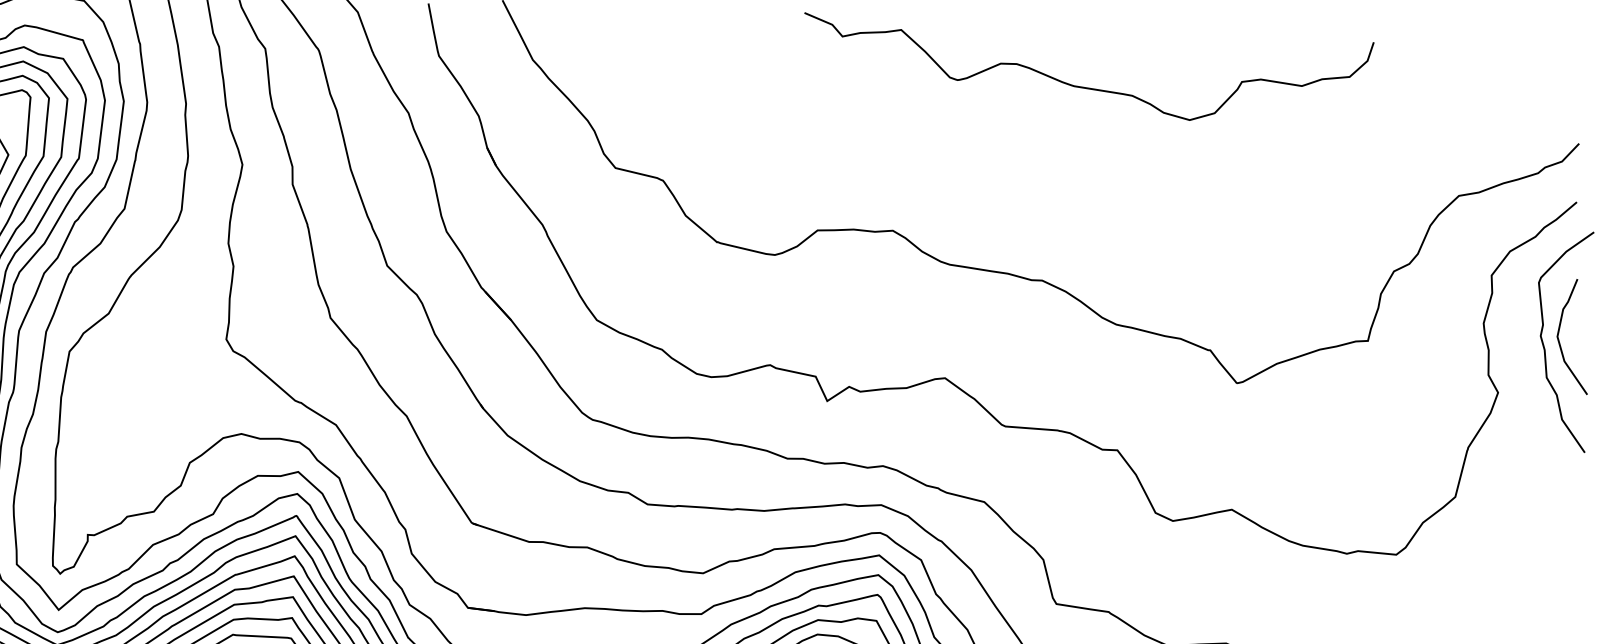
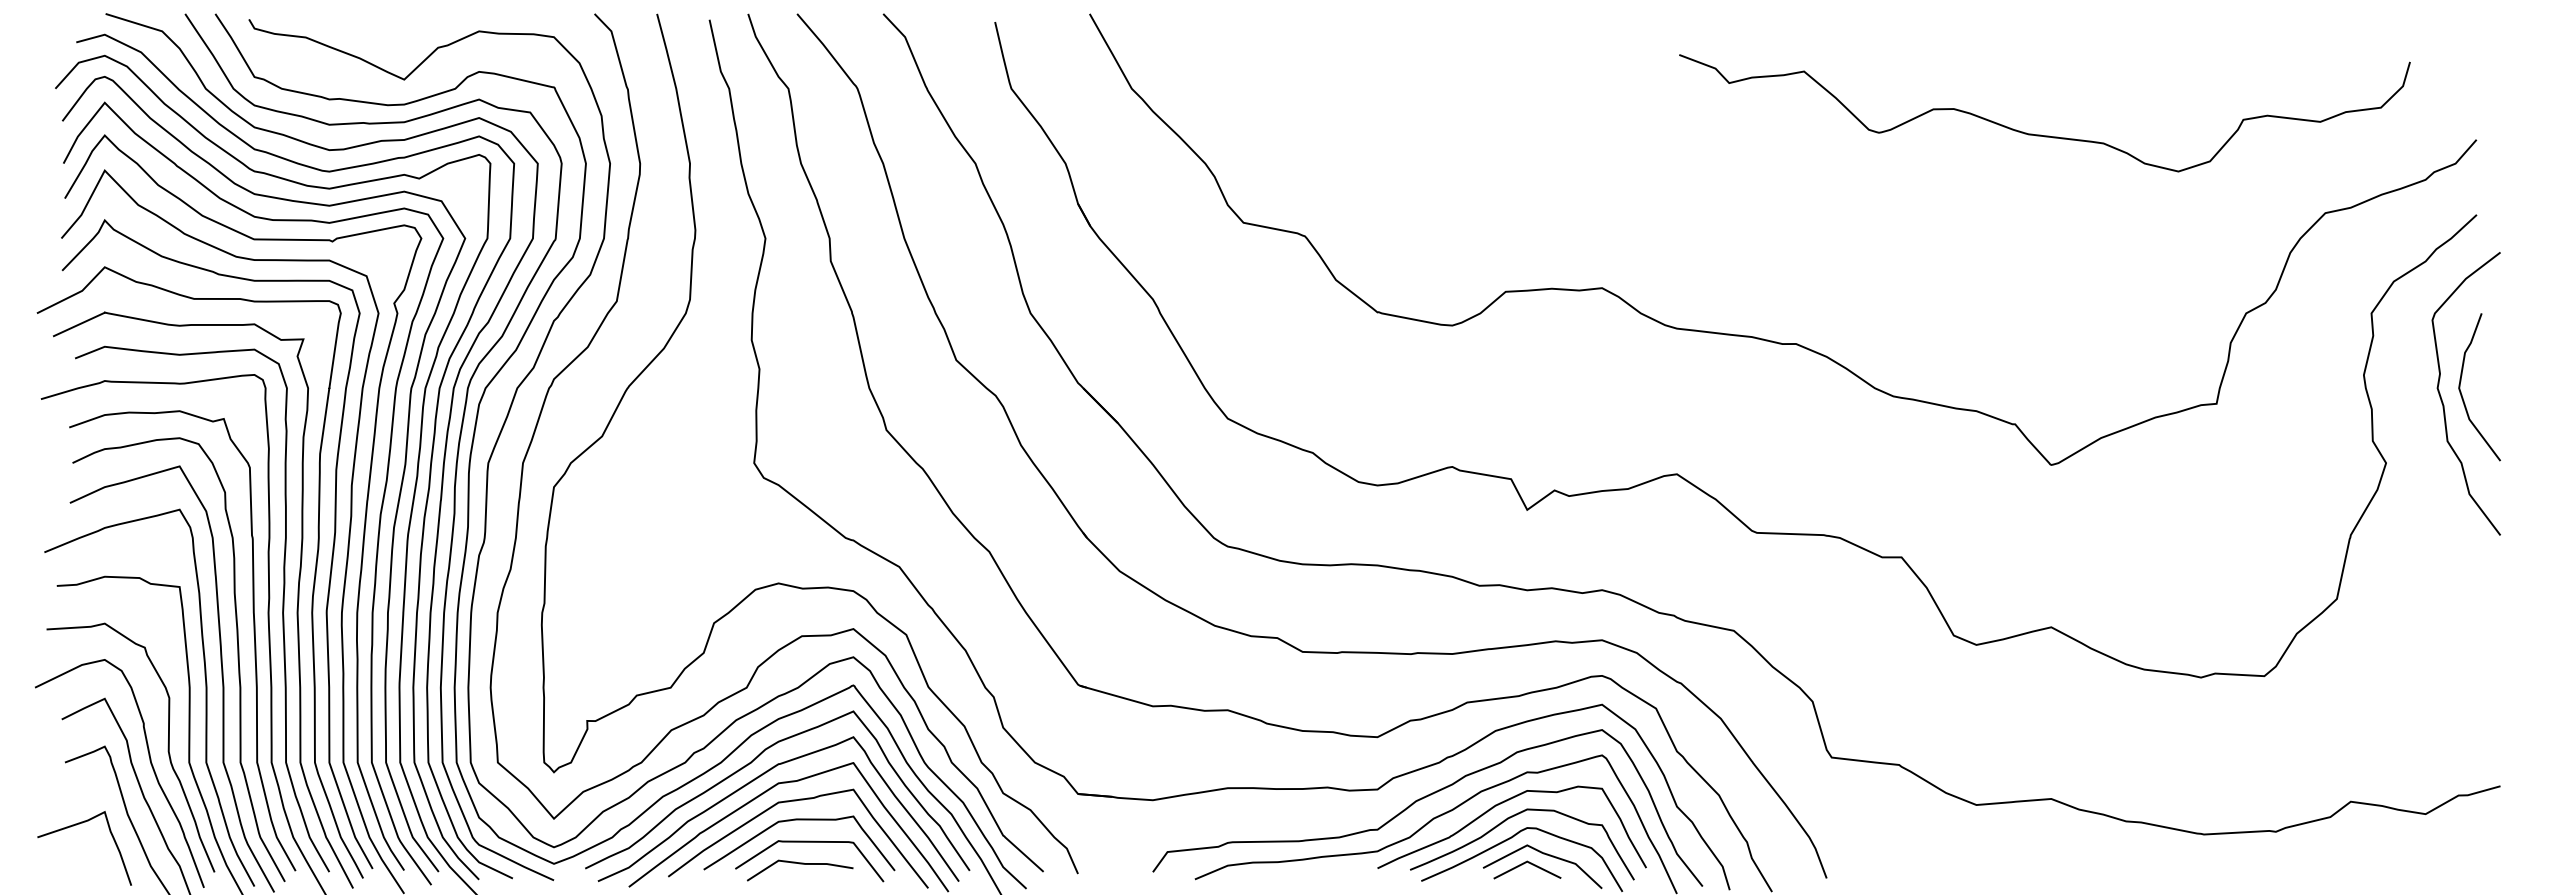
curve: (1084, 86) -> (2041, 134), moved

